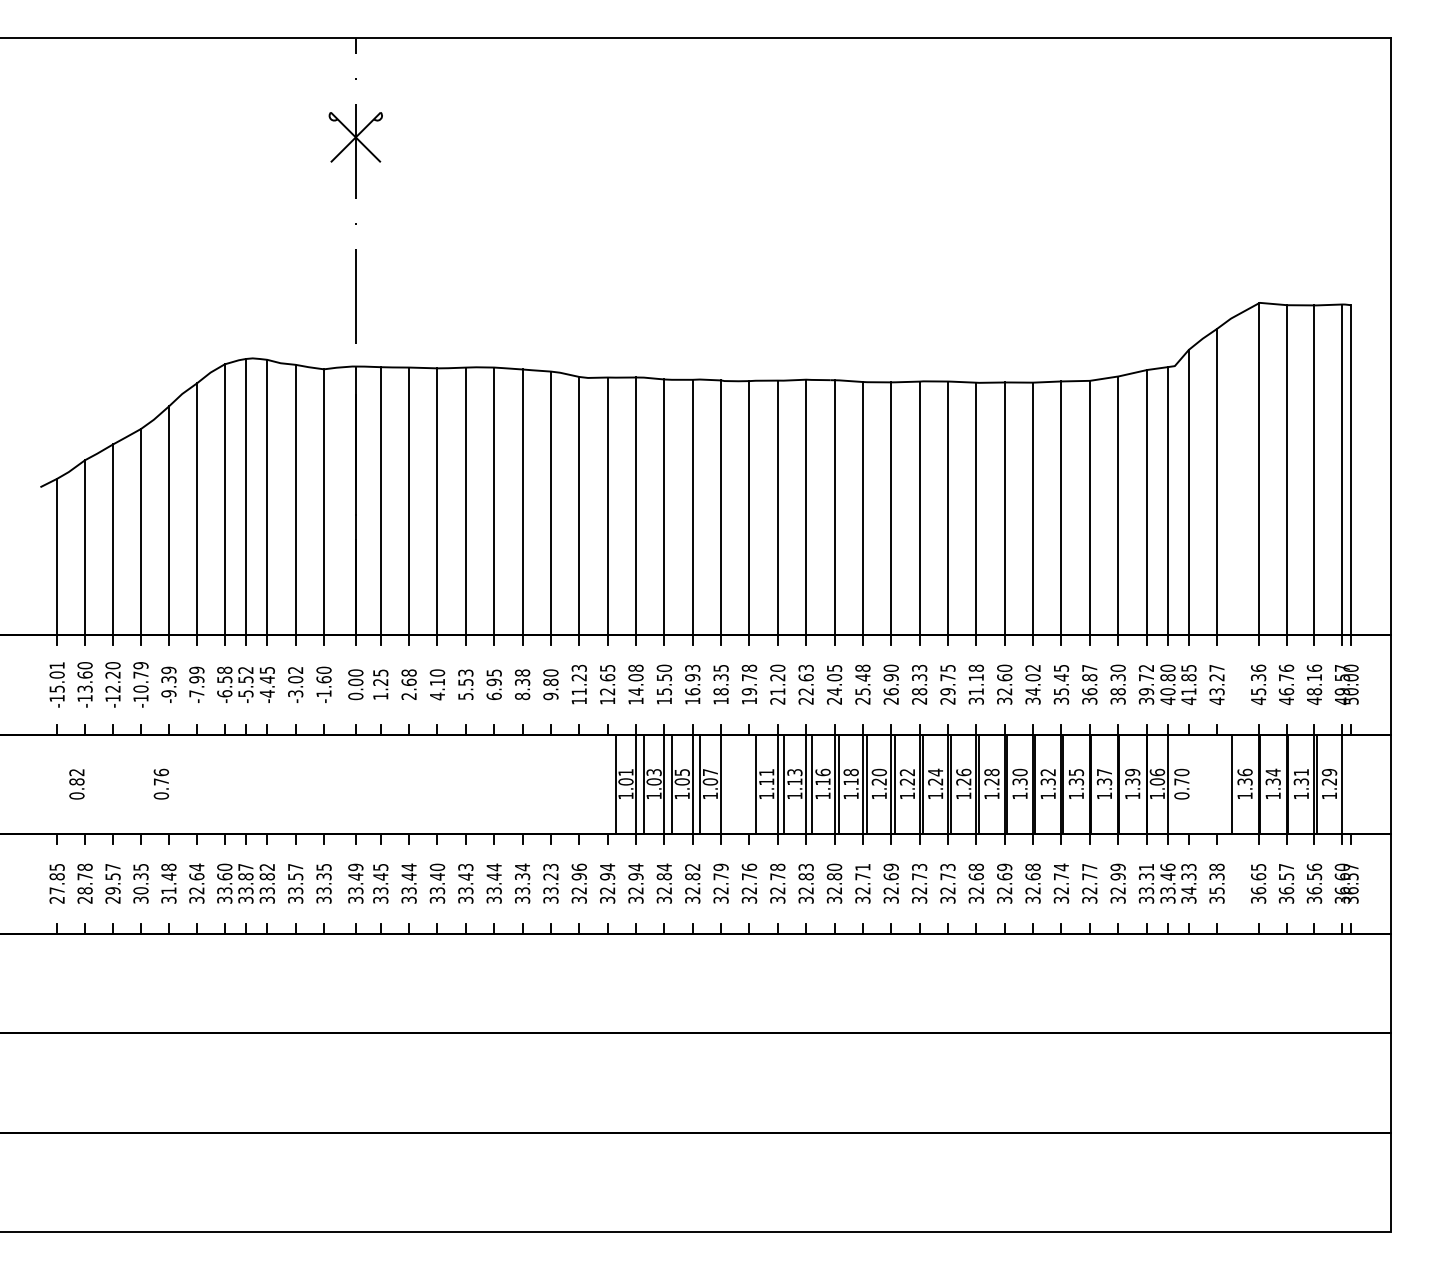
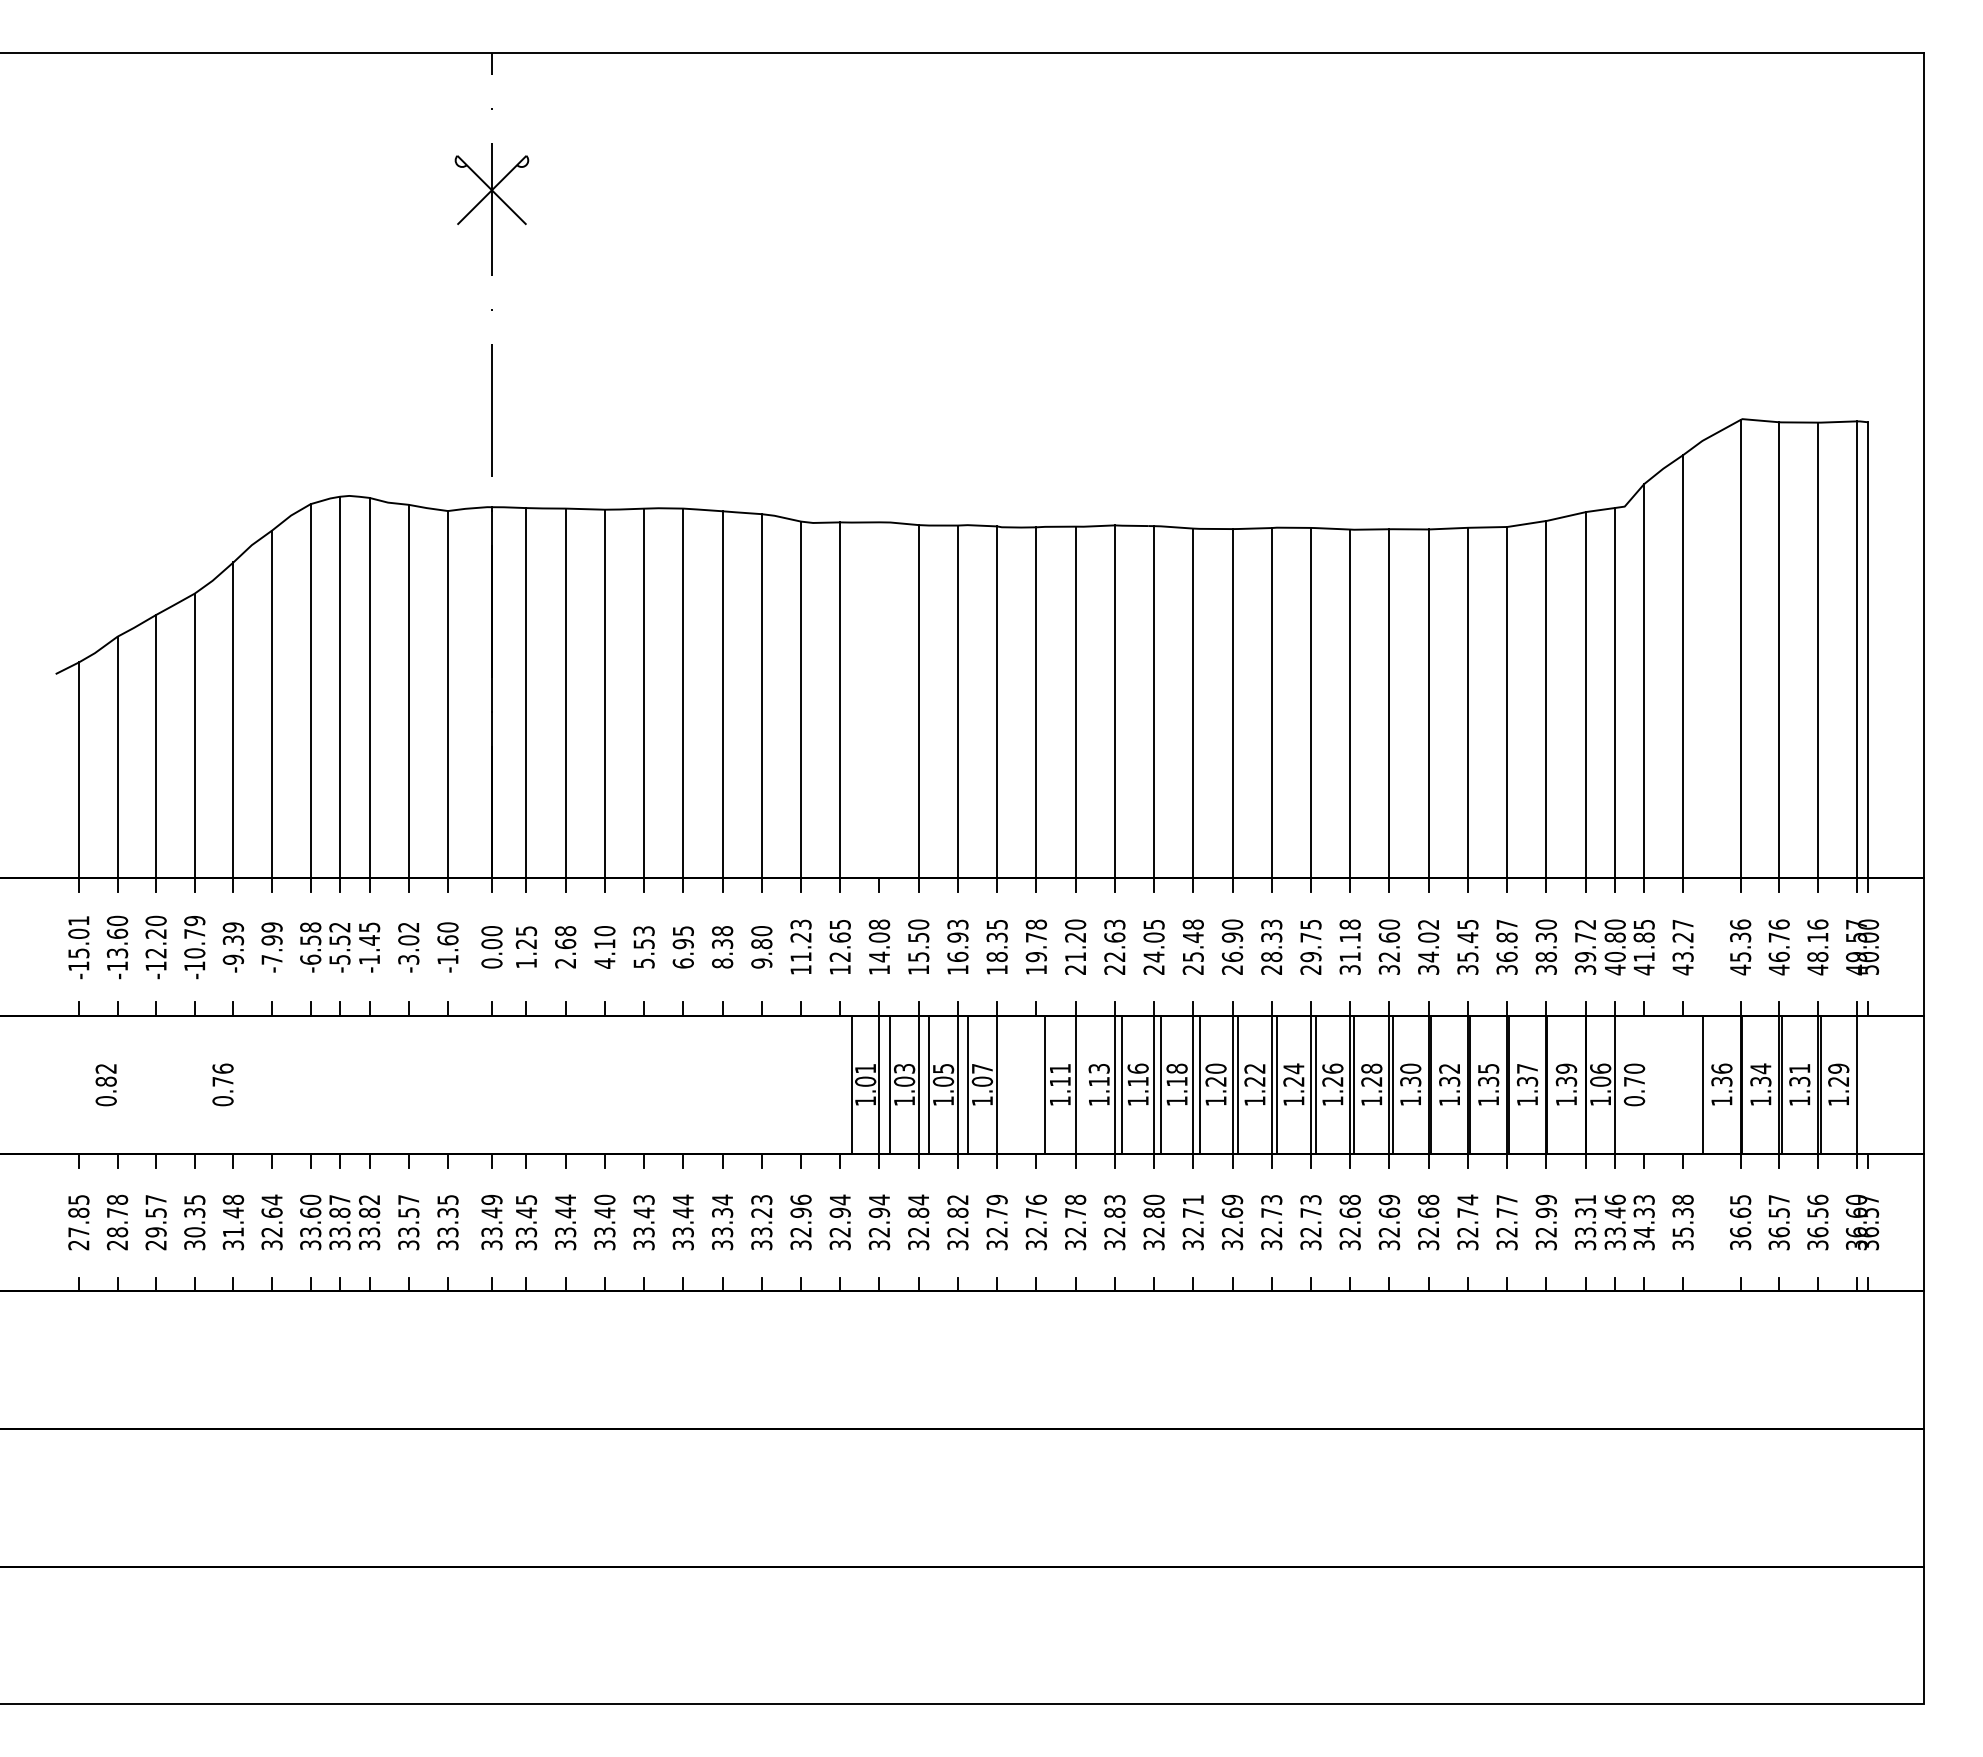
line: (636, 506) -> (879, 700), removed
text: (267, 693) -> (369, 959), -4.45 -> -1.45
line: (783, 783) -> (1083, 1084), removed

